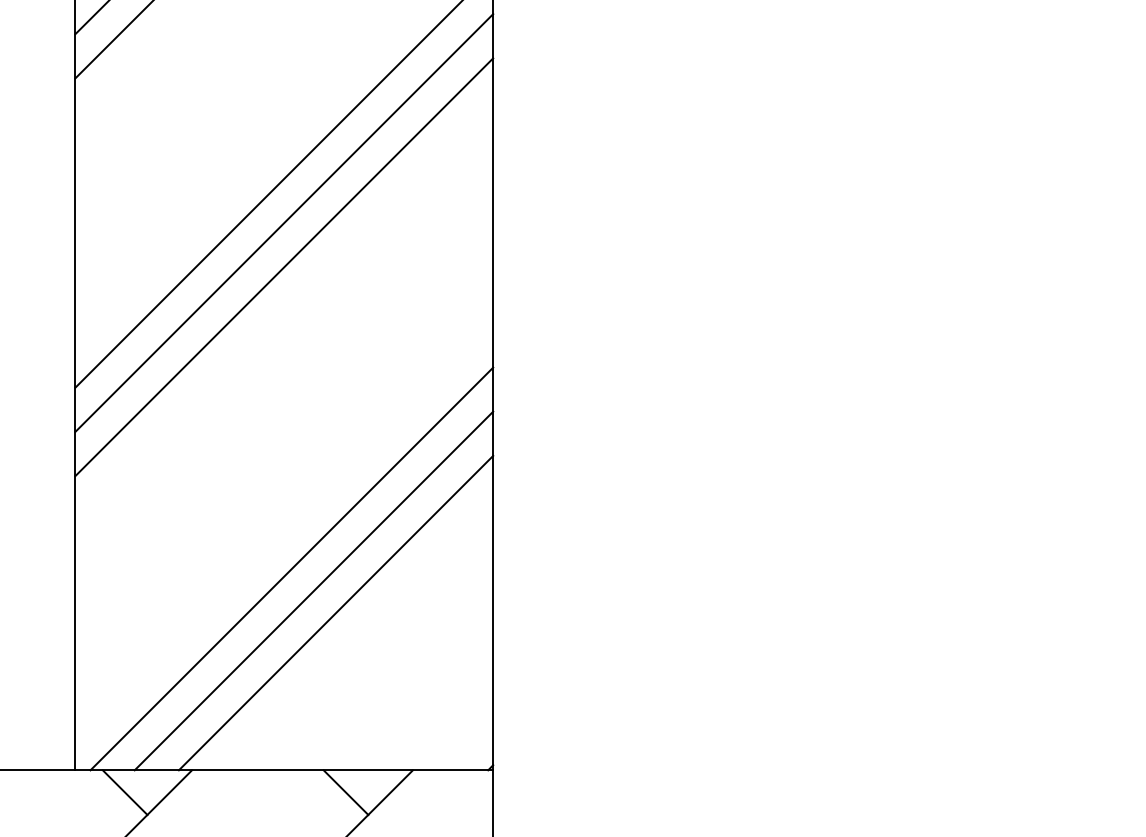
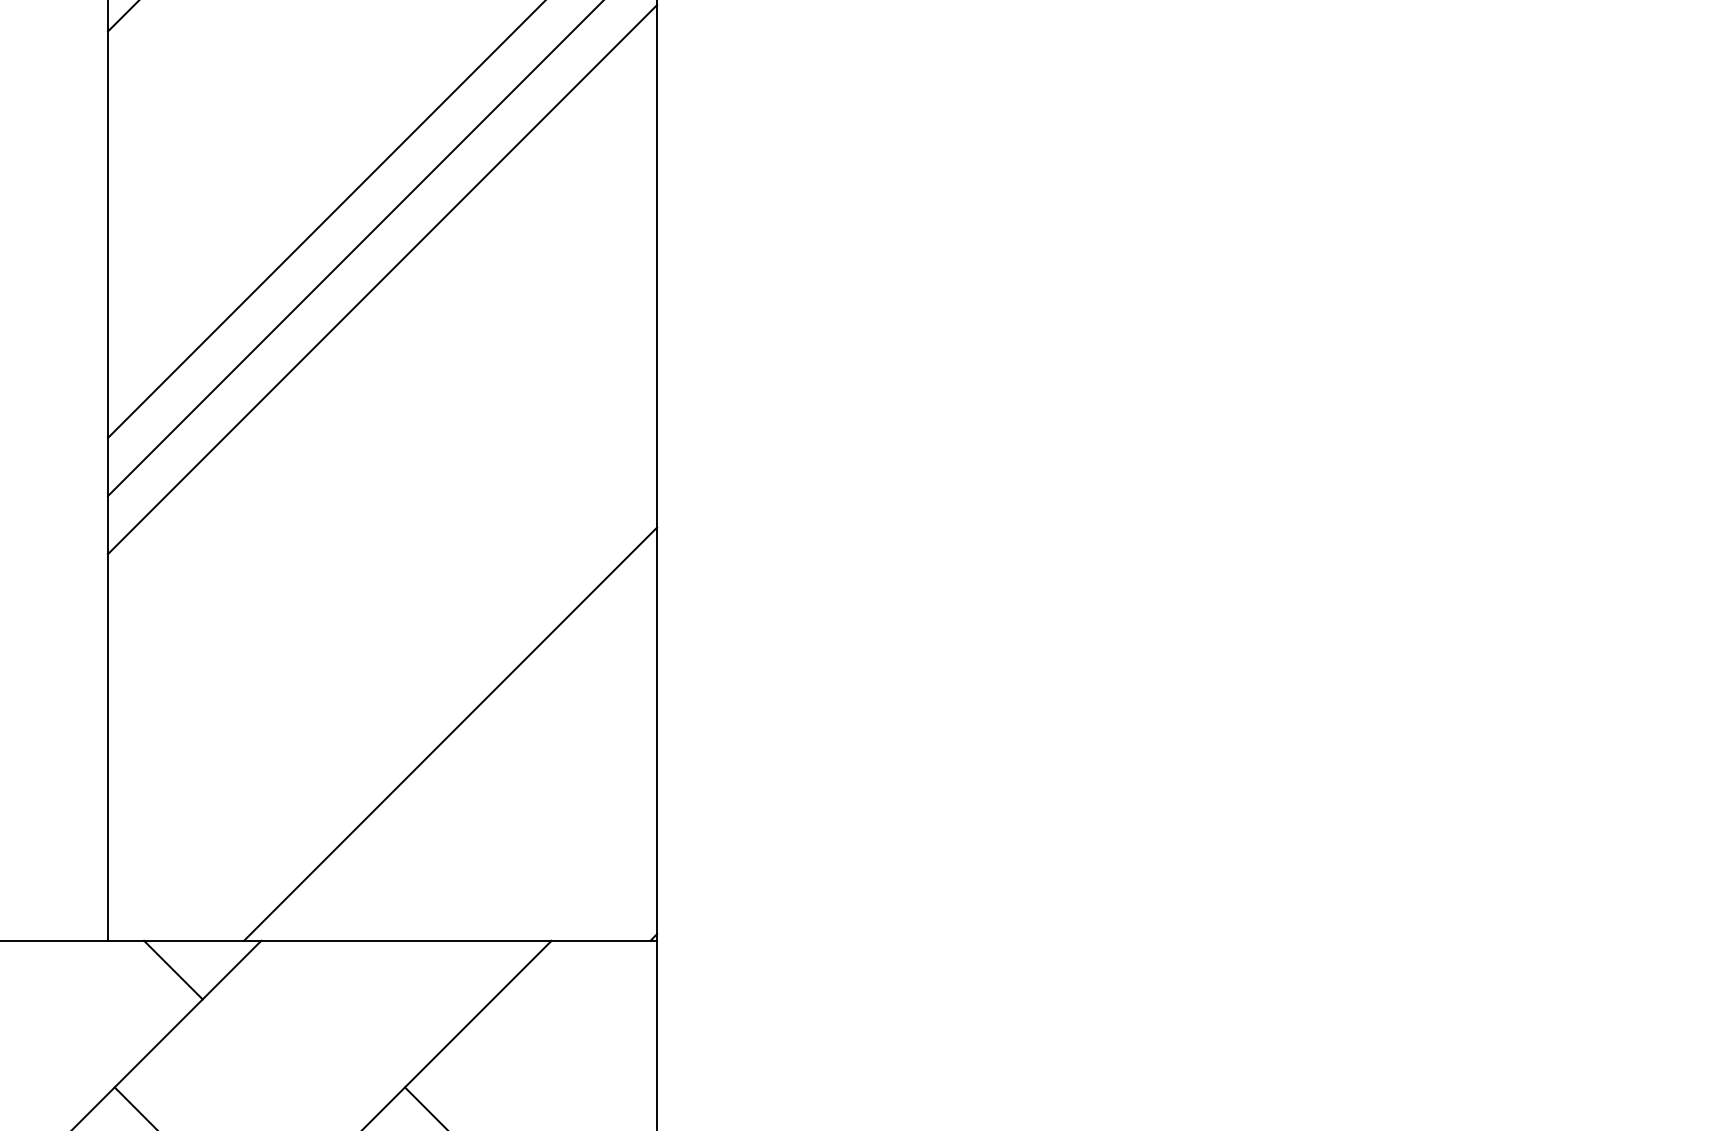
line: (291, 568) -> (392, 675), removed
line: (313, 590) -> (421, 704), removed
line: (345, 792) -> (463, 969), removed

